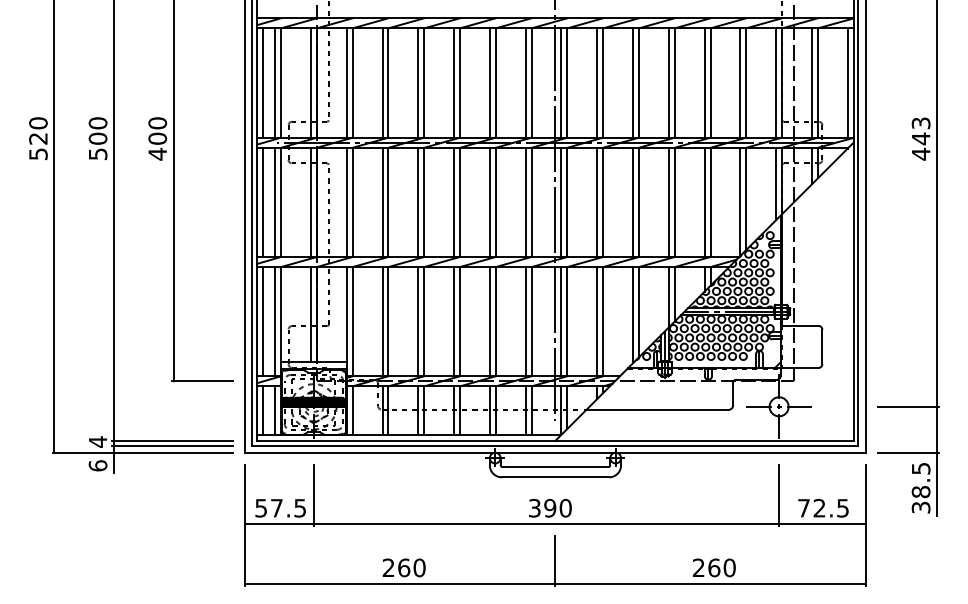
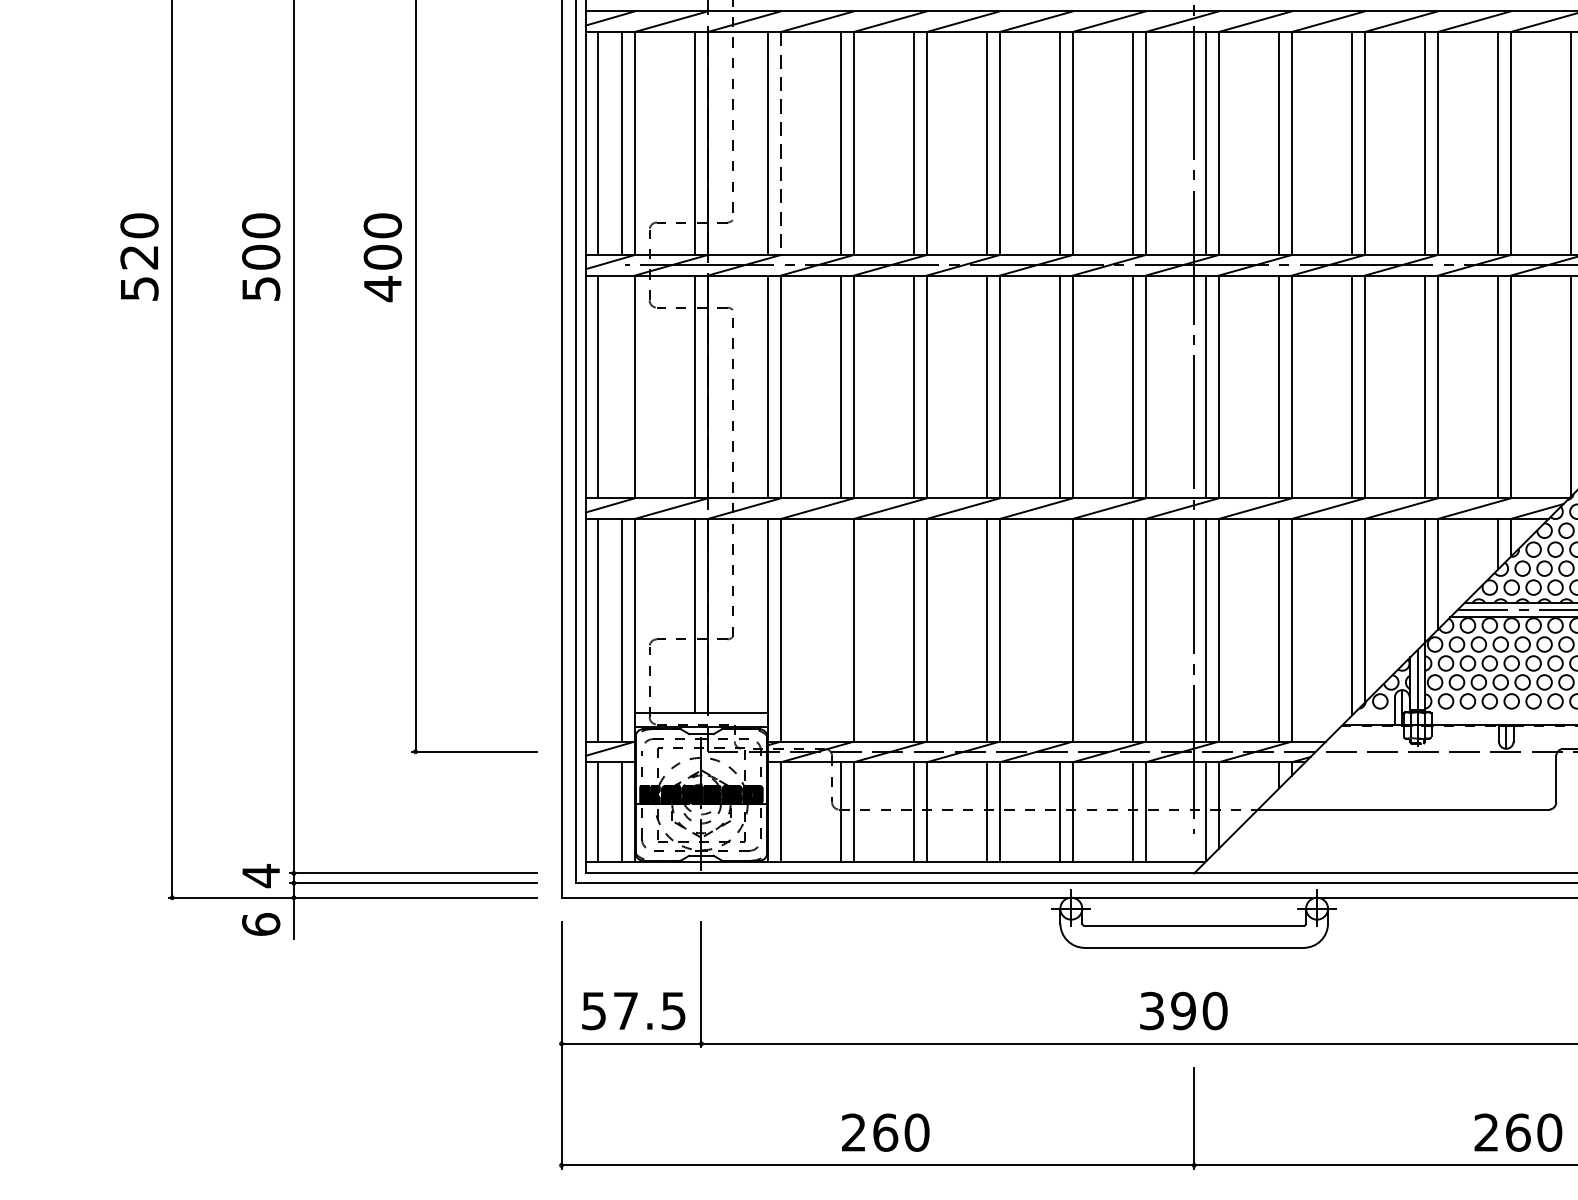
line: (352, 83) -> (780, 144), solid -> dashed
line: (275, 201) -> (623, 385), removed
line: (382, 321) -> (841, 630), removed
line: (489, 321) -> (1059, 630), removed

